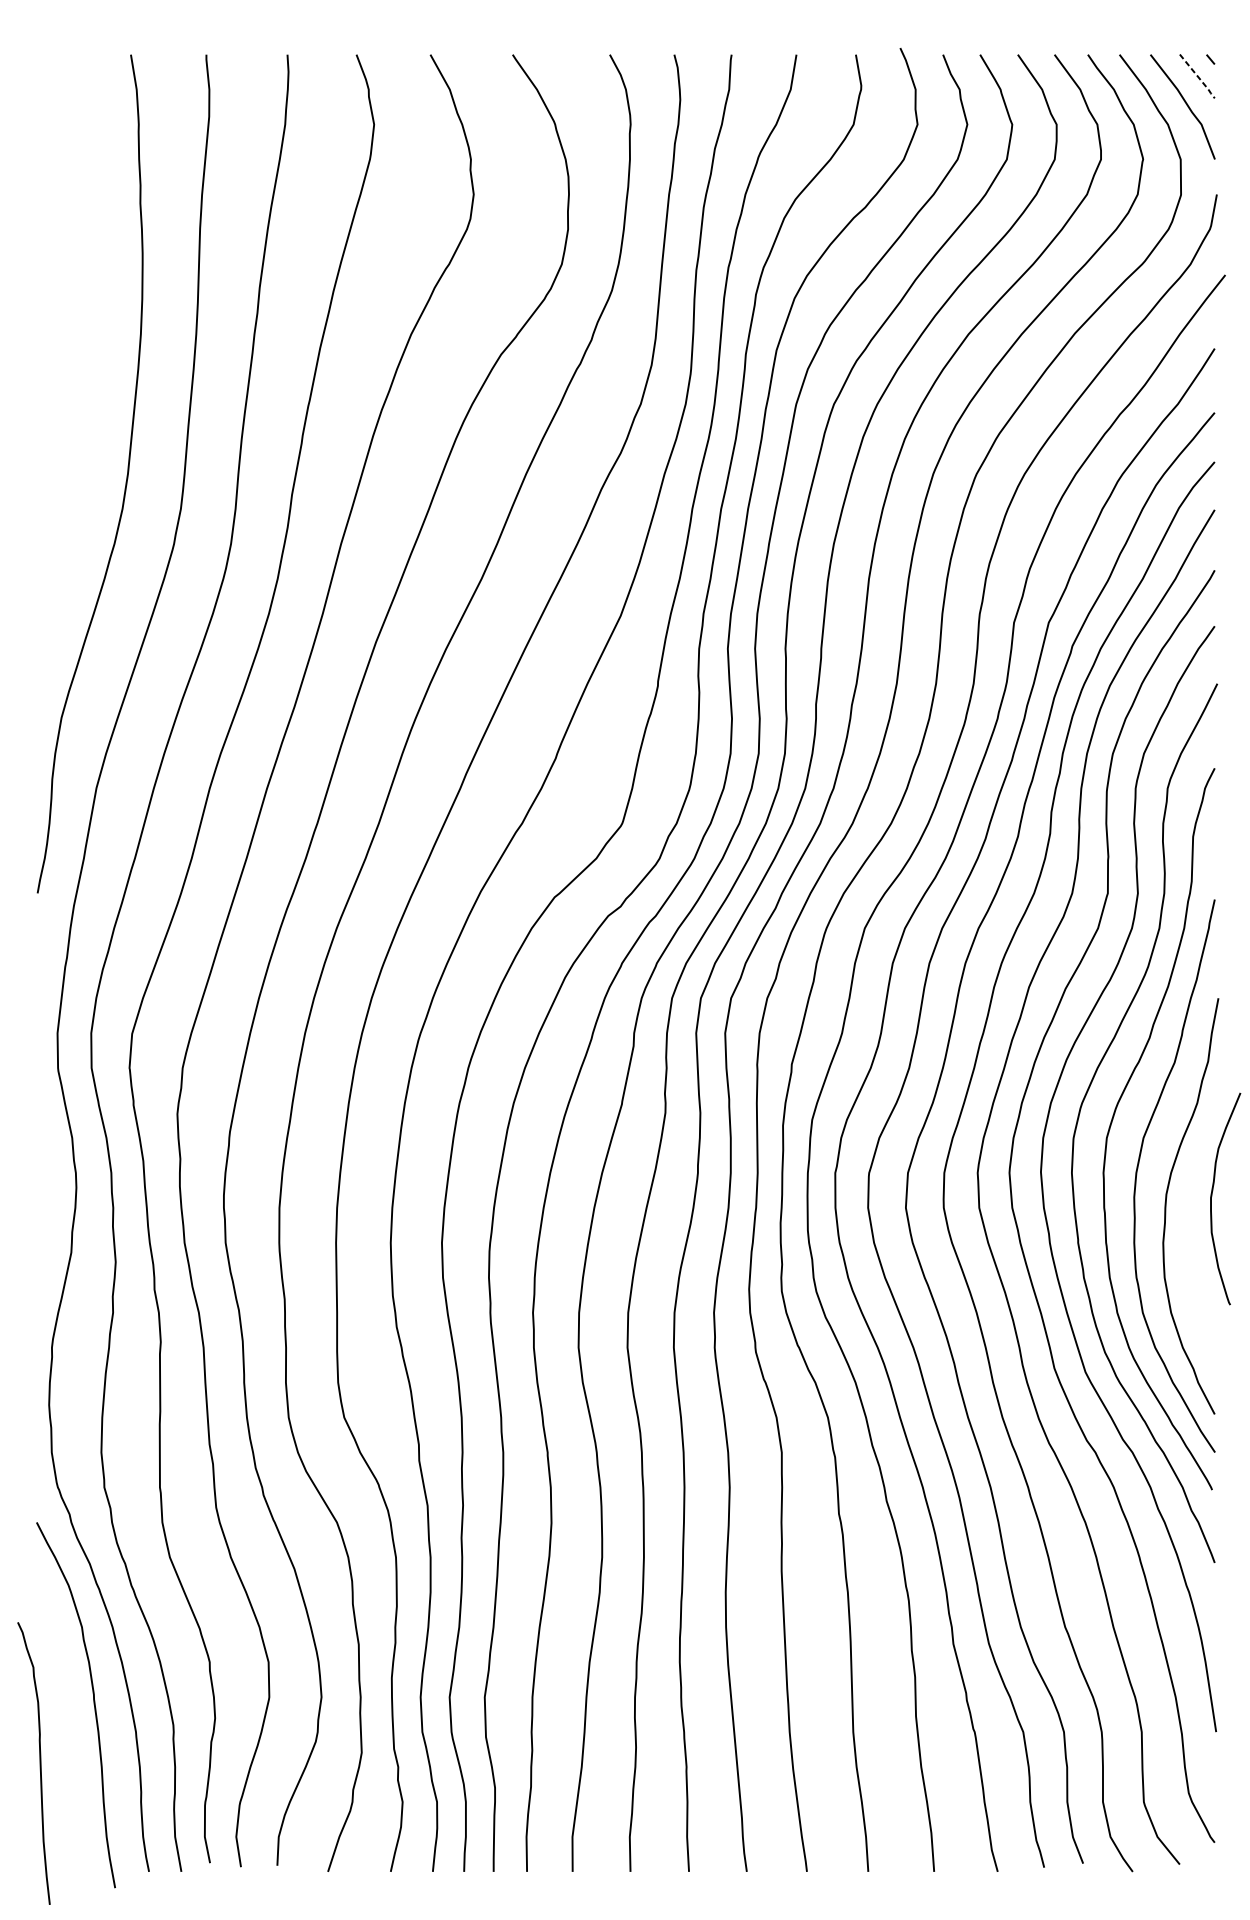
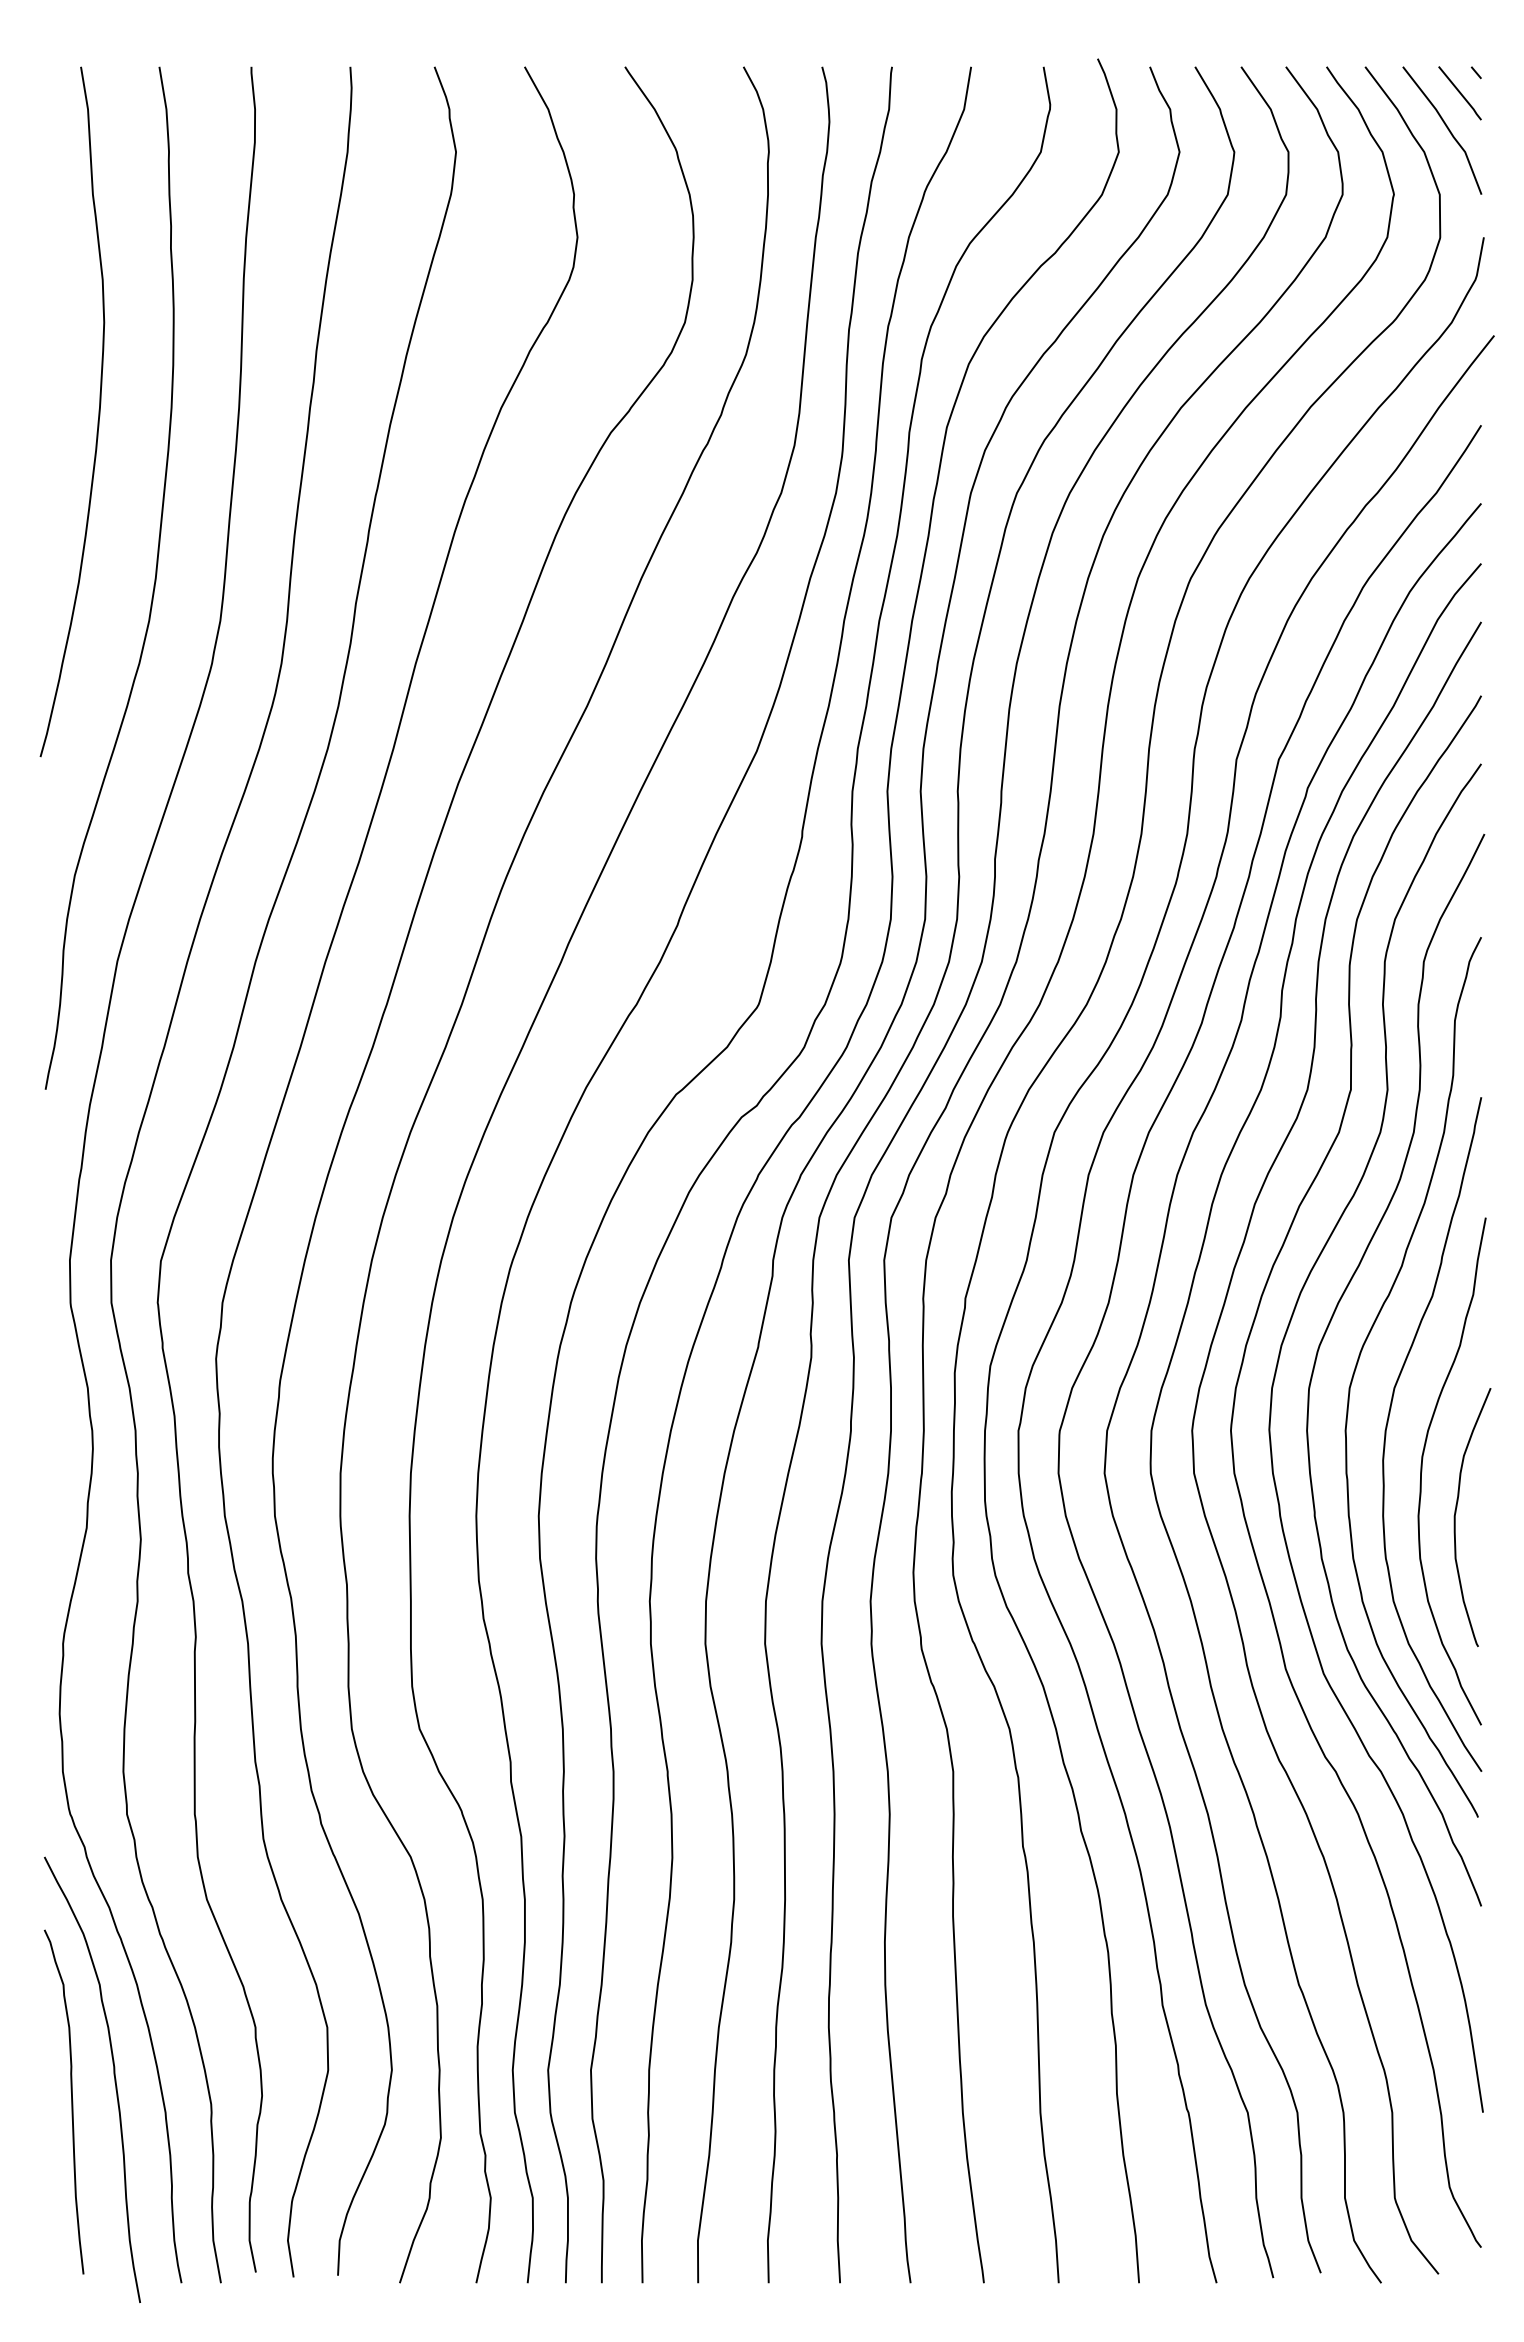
line: (1198, 77) -> (1461, 94), dashed -> solid
curve: (80, 337) -> (98, 411), added
curve: (1212, 1195) -> (1456, 1513), moved
curve: (40, 1763) -> (71, 2101), moved

